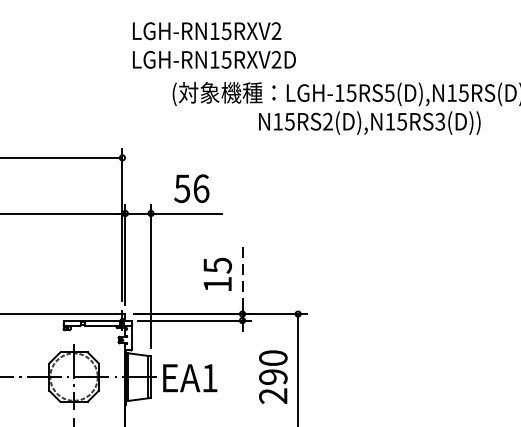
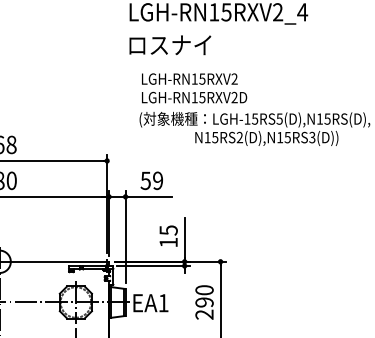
text: (214, 45) -> (194, 88), moved
text: (201, 188) -> (158, 180), 56 -> 59
line: (242, 276) -> (184, 237), dashed -> solid

